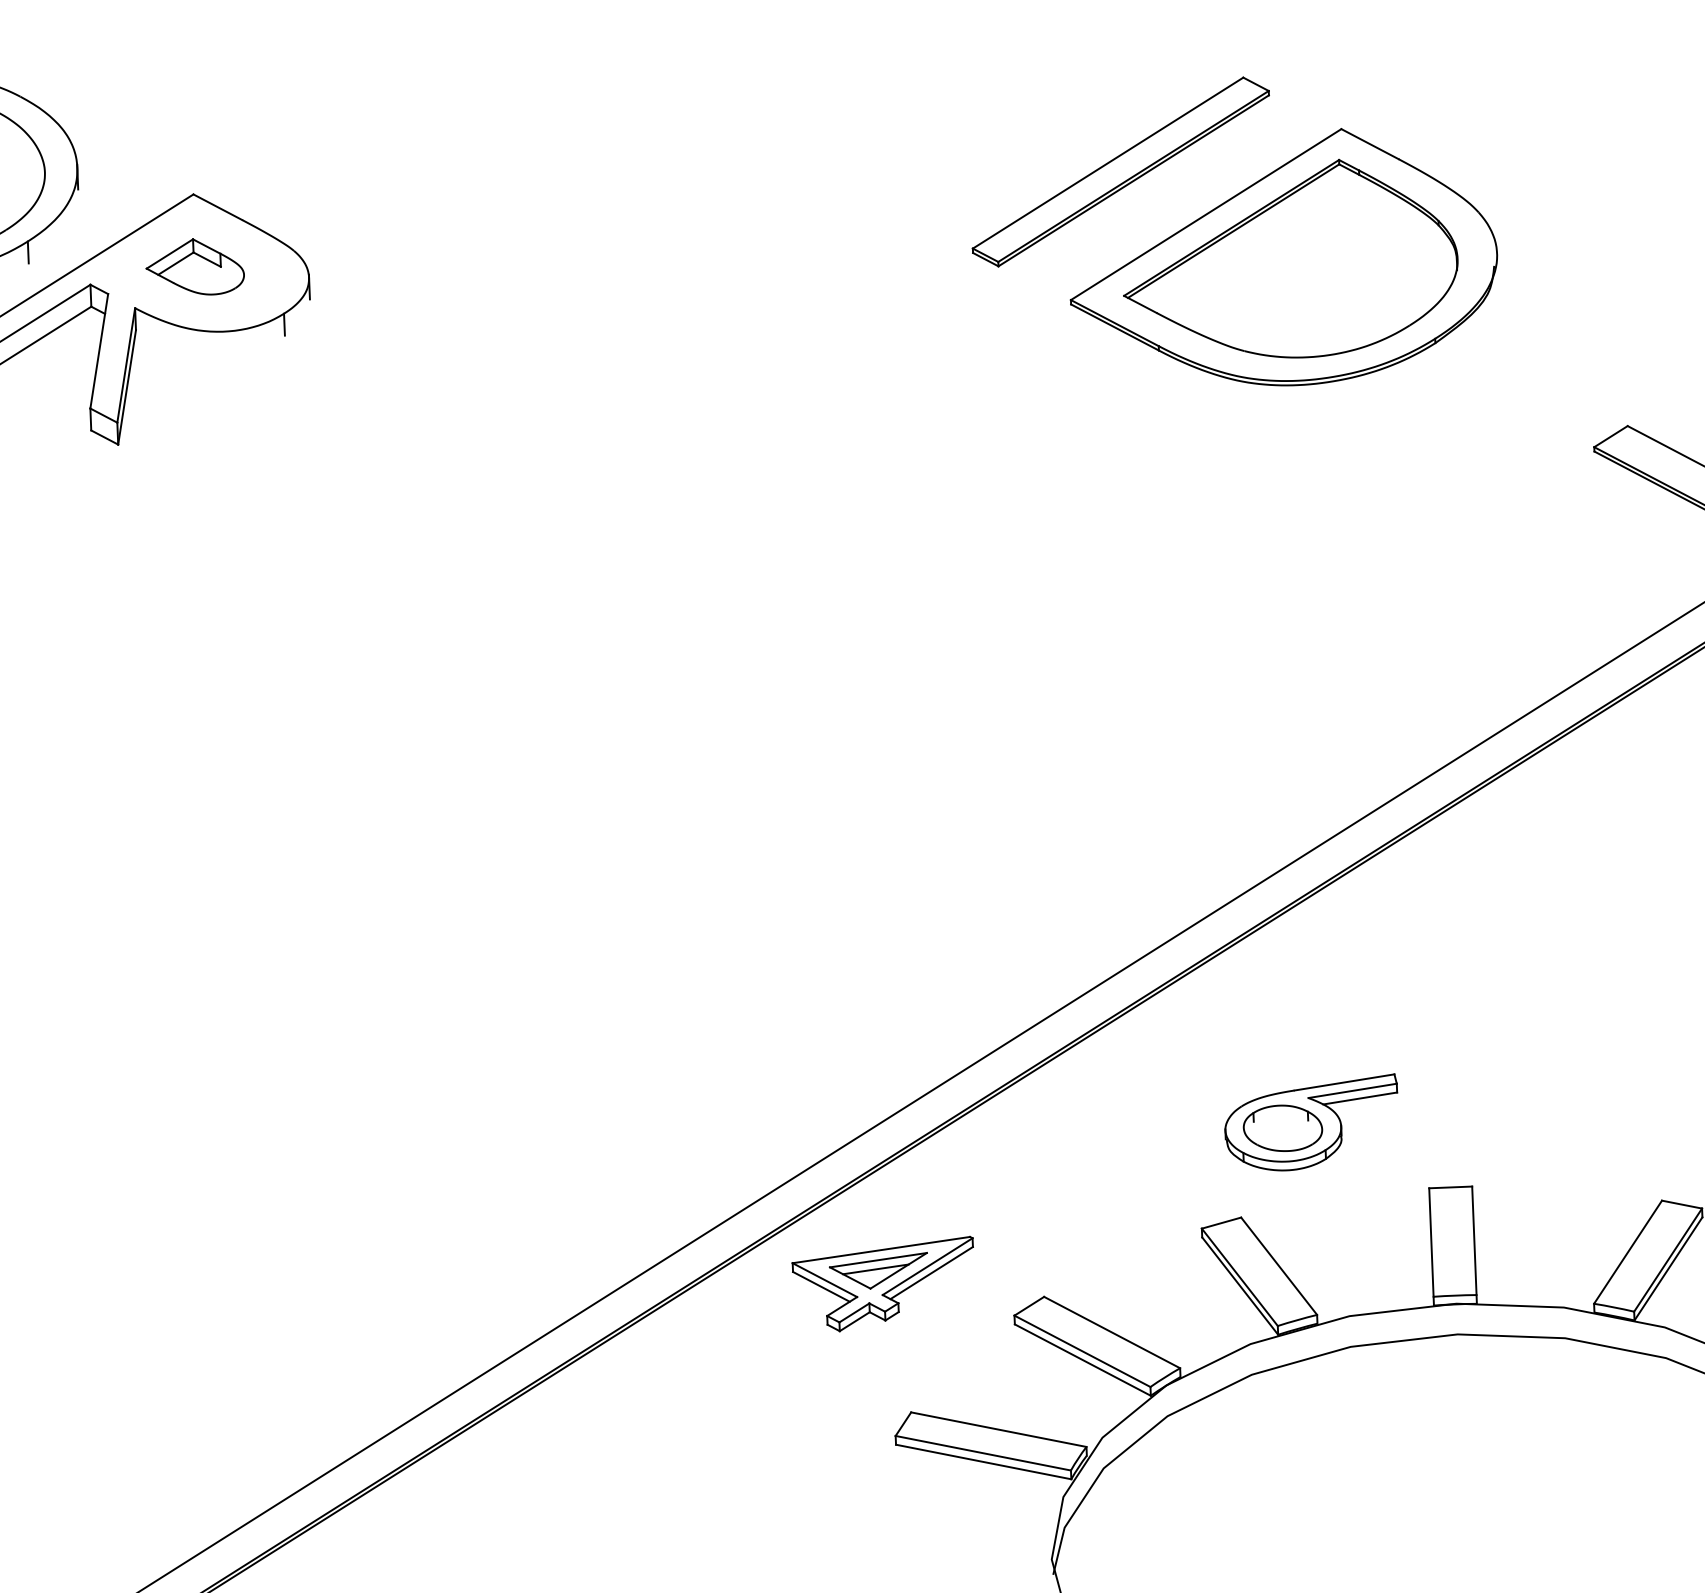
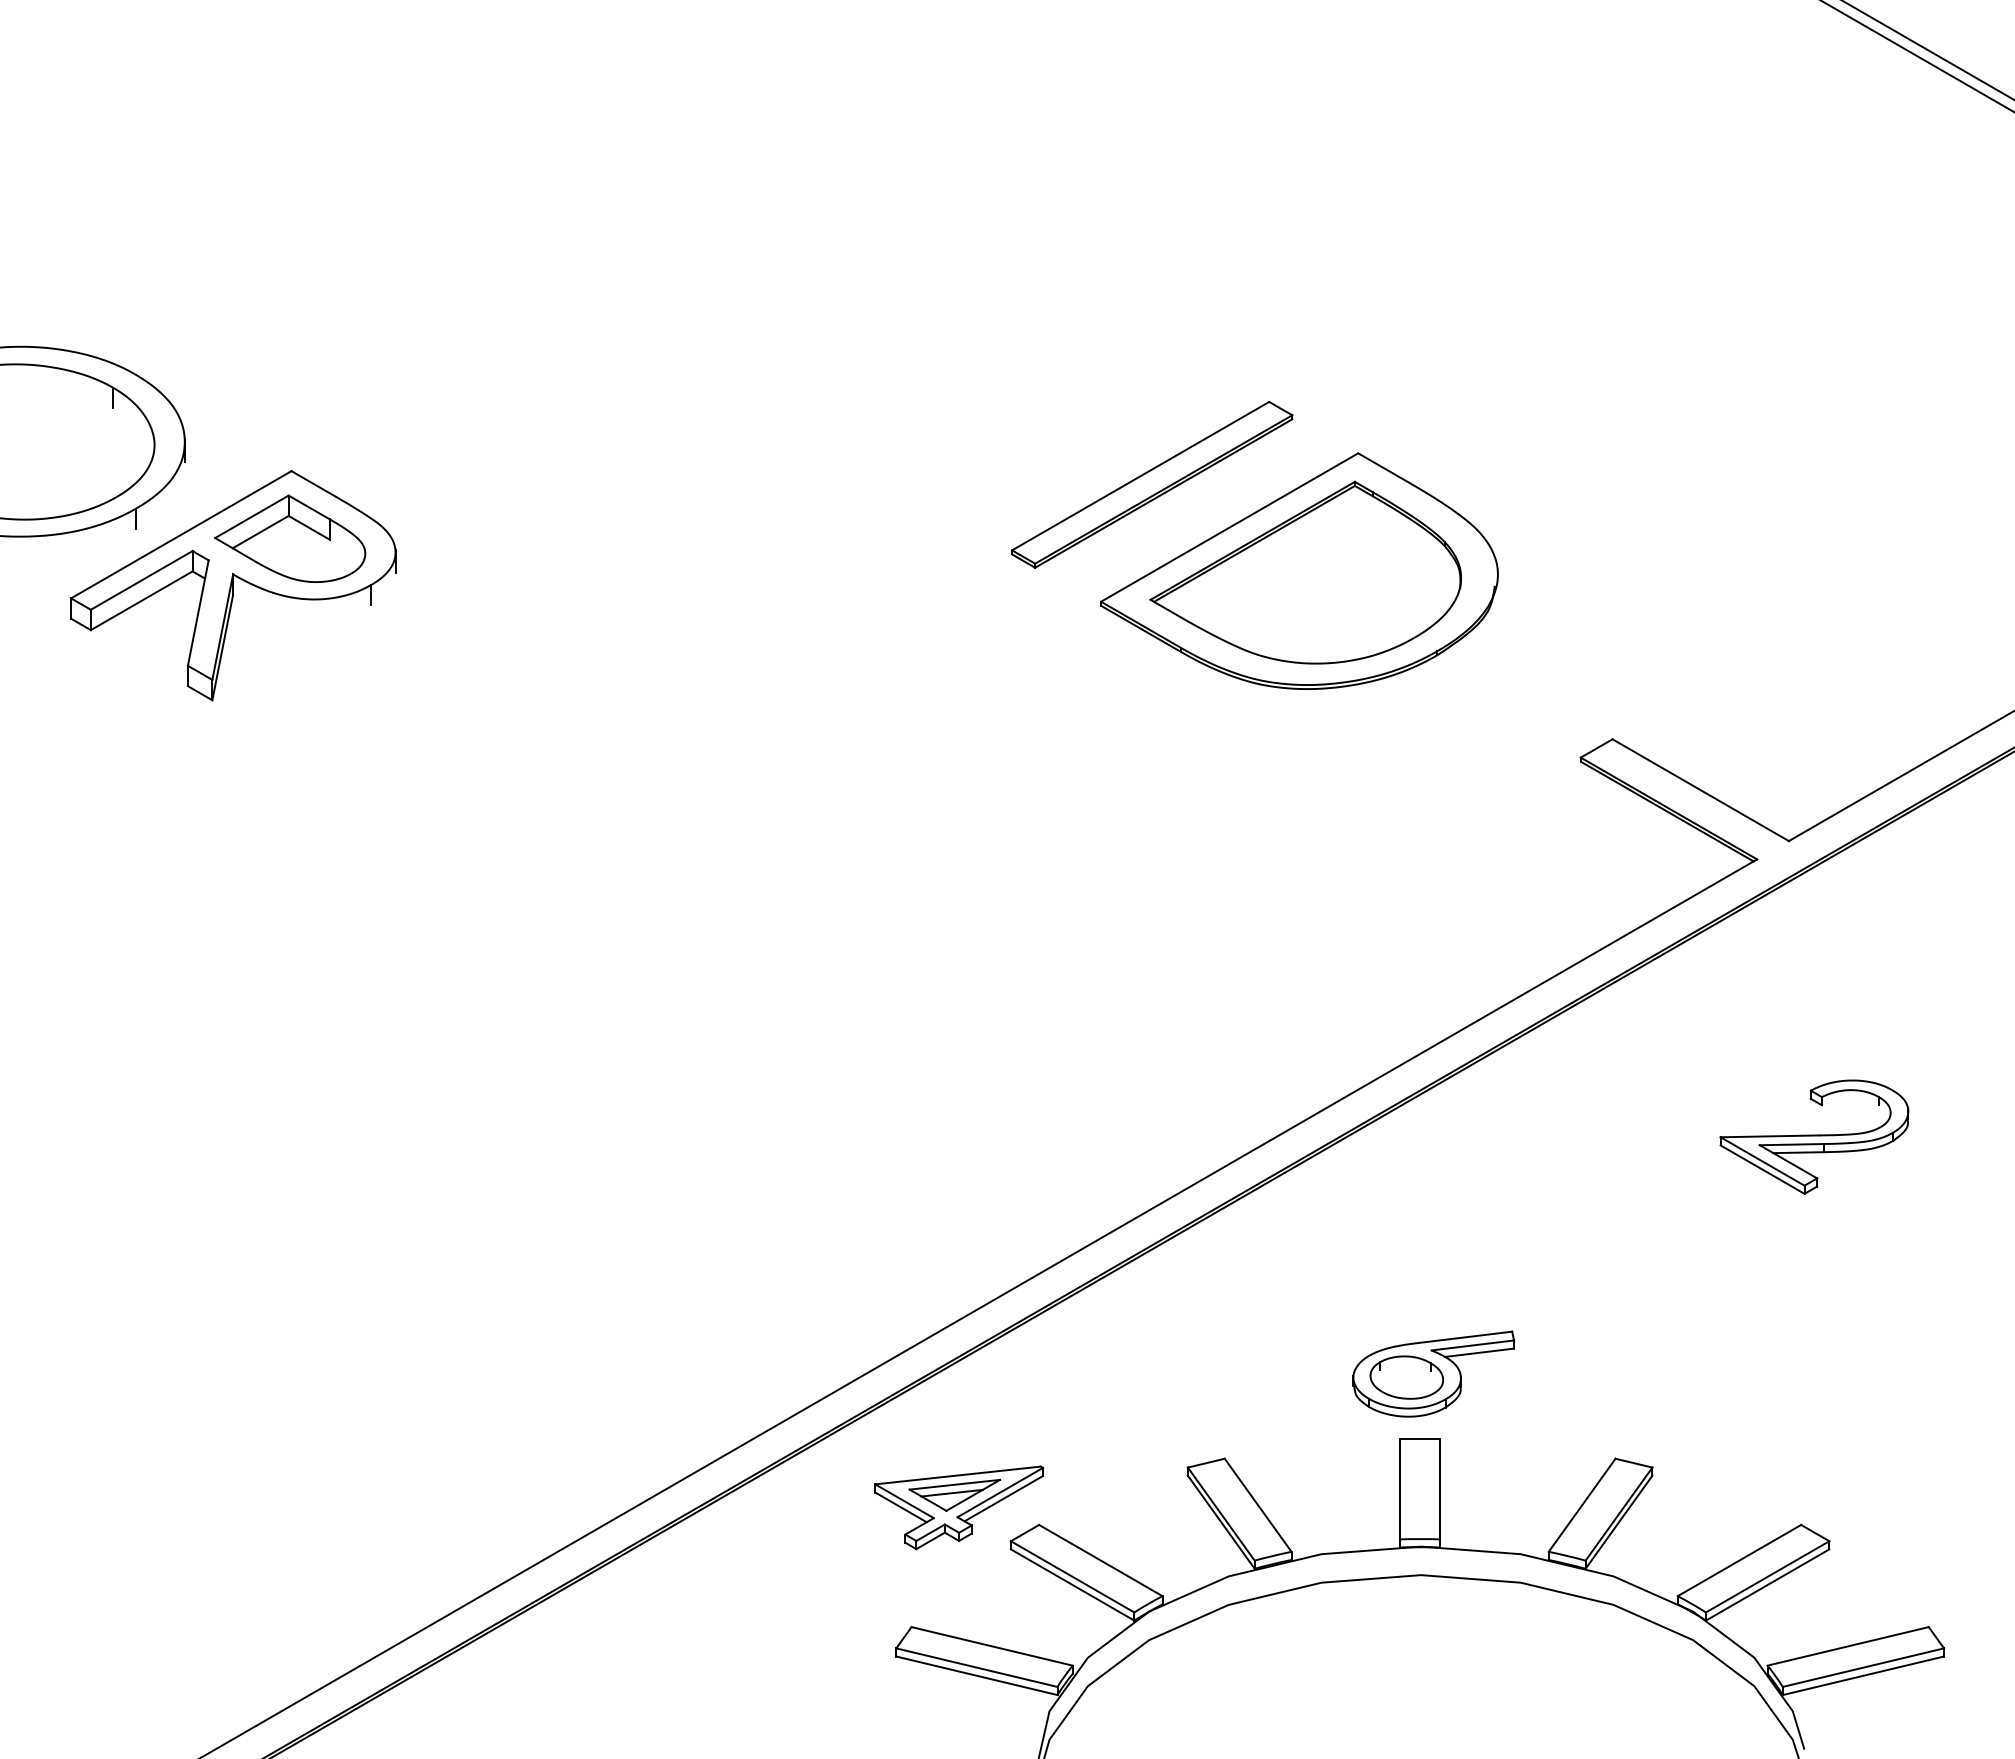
part: (195, 267) -> (290, 538), size x1.67
part: (1311, 1122) -> (1433, 1373), moved
part: (883, 1284) -> (958, 1507), moved

